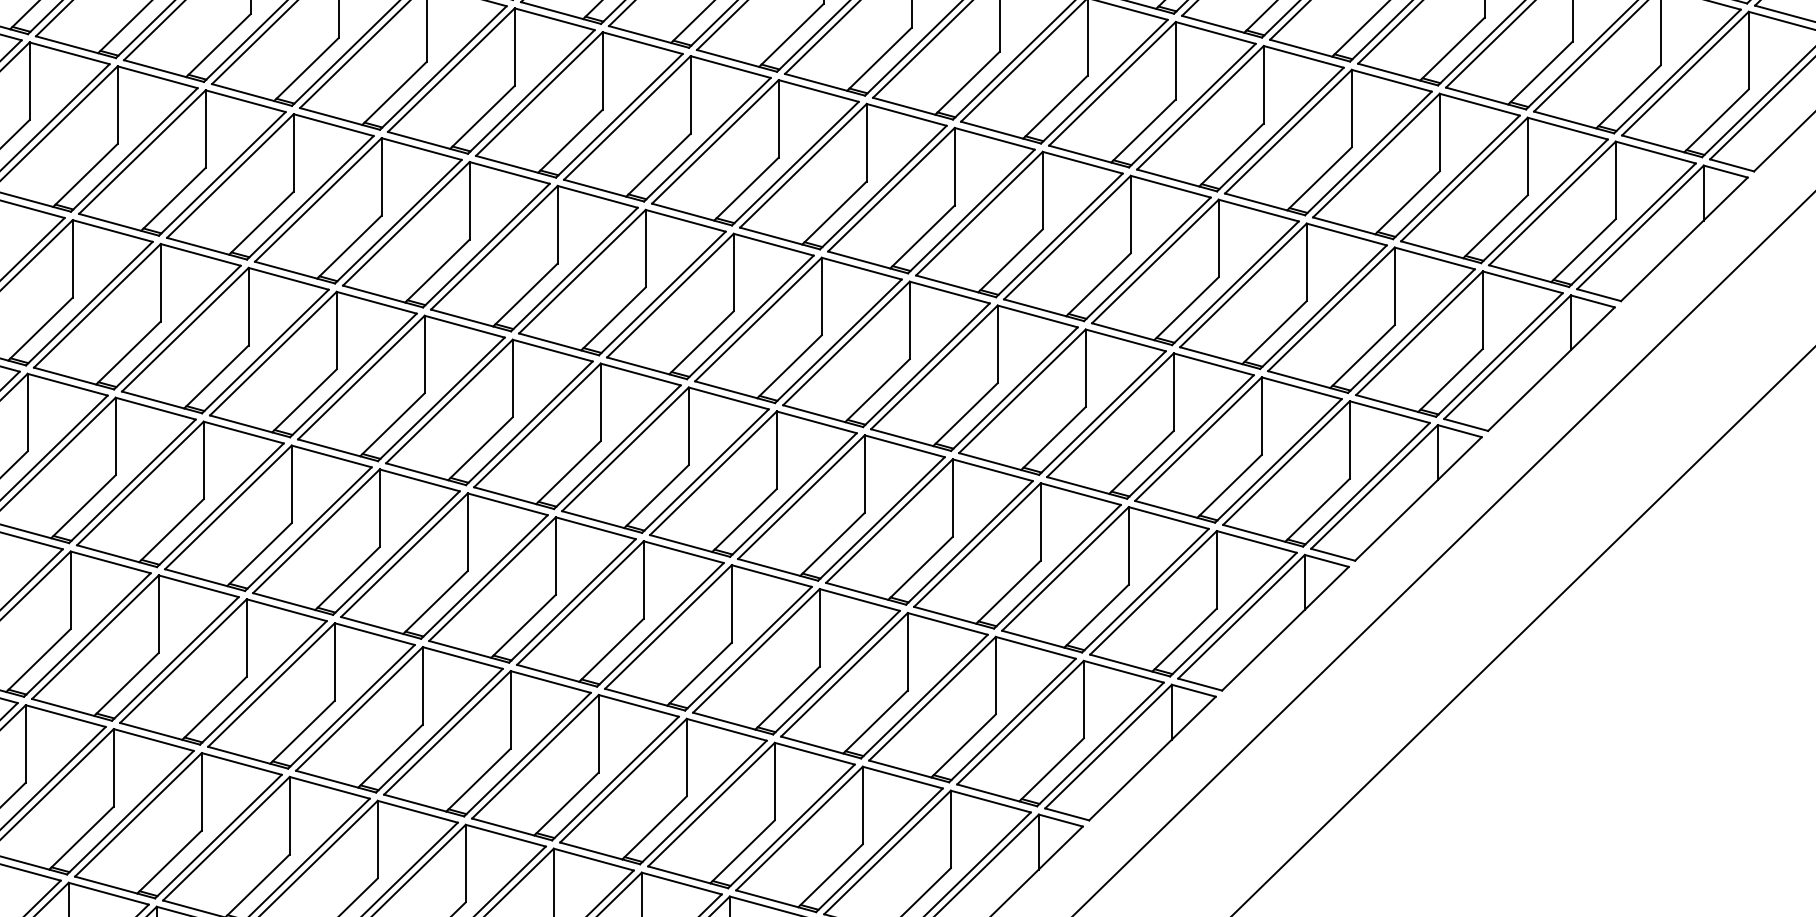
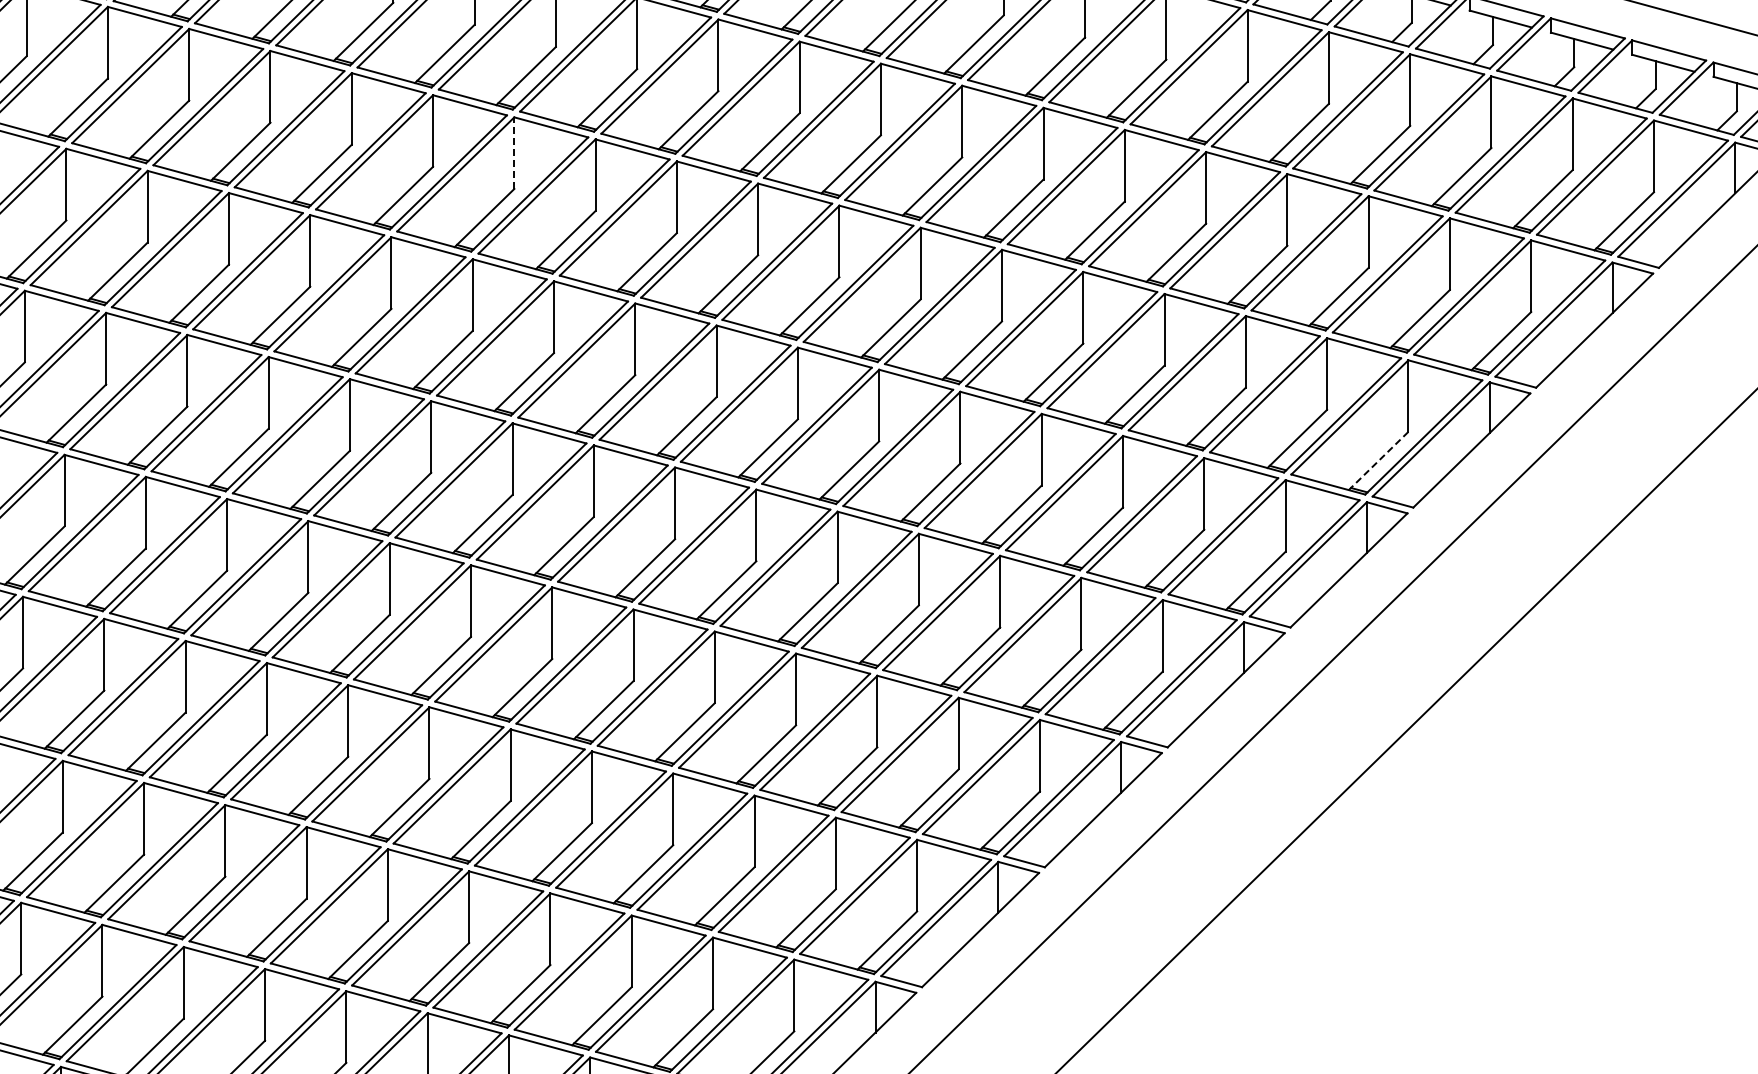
line: (514, 47) -> (514, 153), solid -> dashed
line: (1450, 381) -> (1378, 461), solid -> dashed

